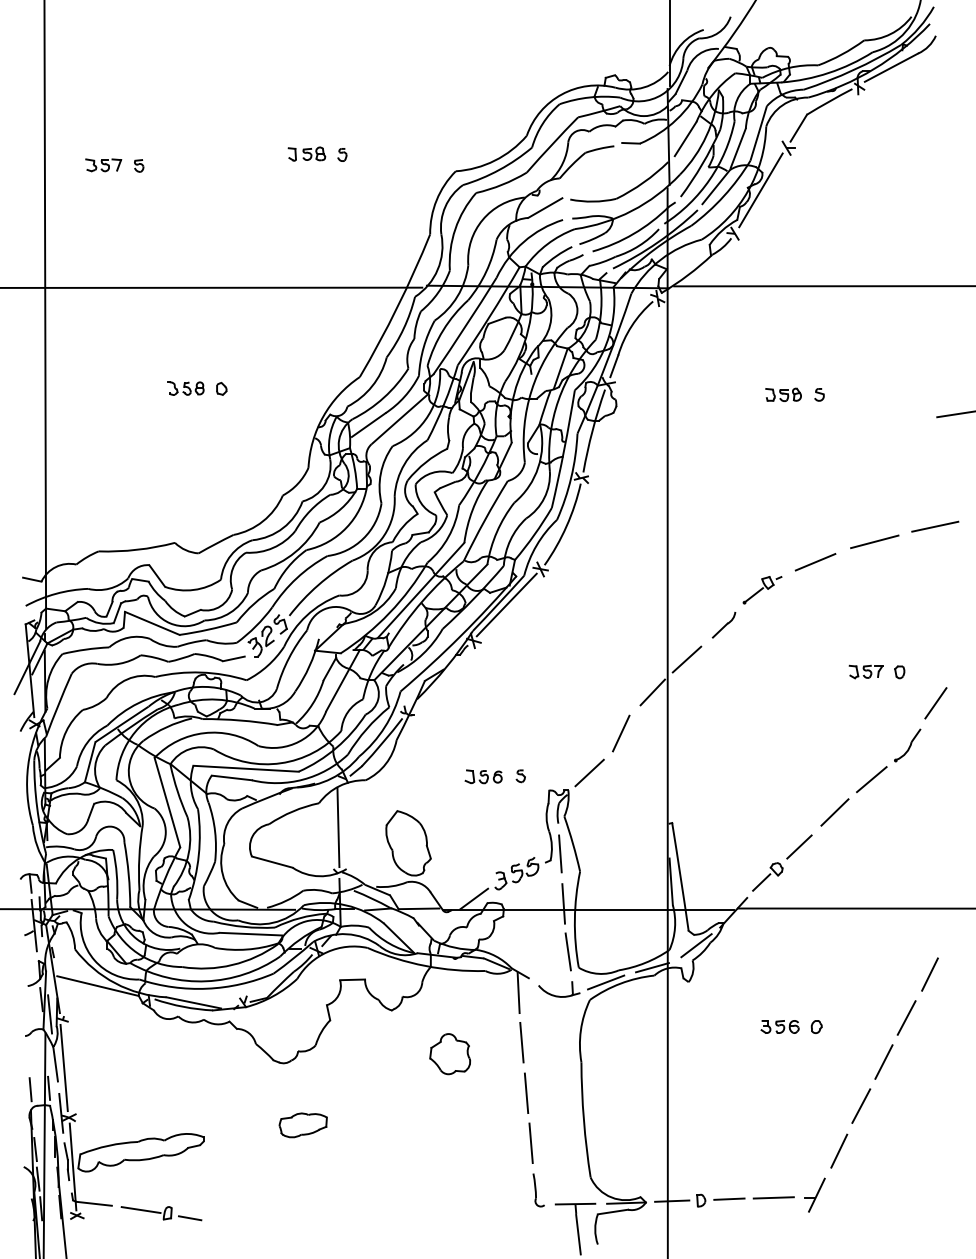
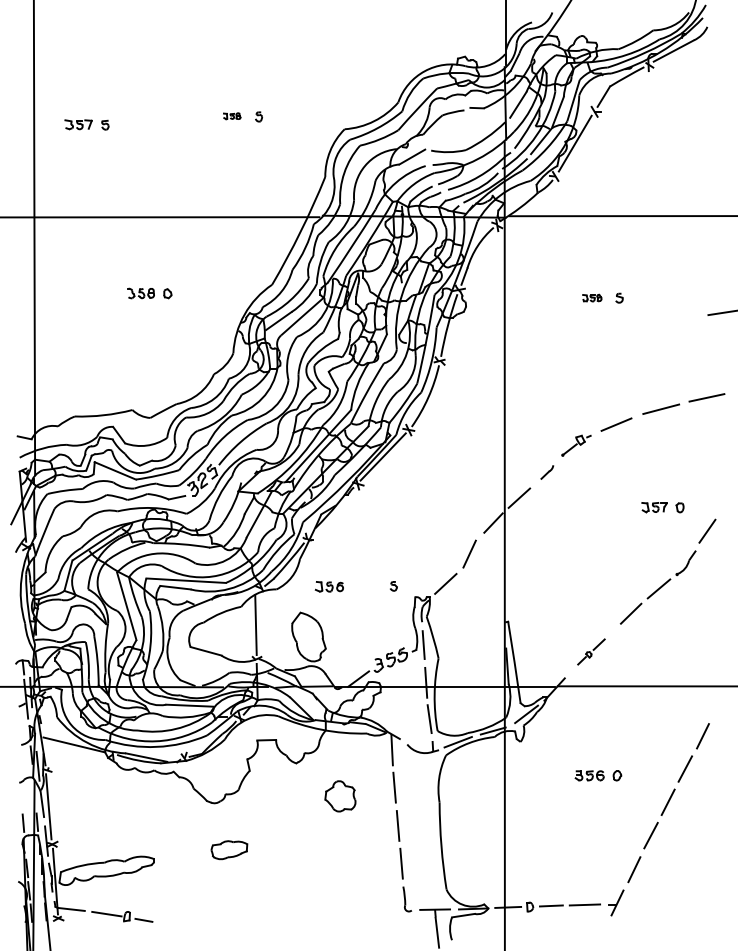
part: (306, 153) -> (231, 115), size x0.6
part: (783, 394) -> (592, 297), size x0.7
part: (723, 625) -> (546, 472), size x0.7
part: (483, 776) -> (329, 586), moved
part: (782, 862) -> (591, 651), size x0.6

